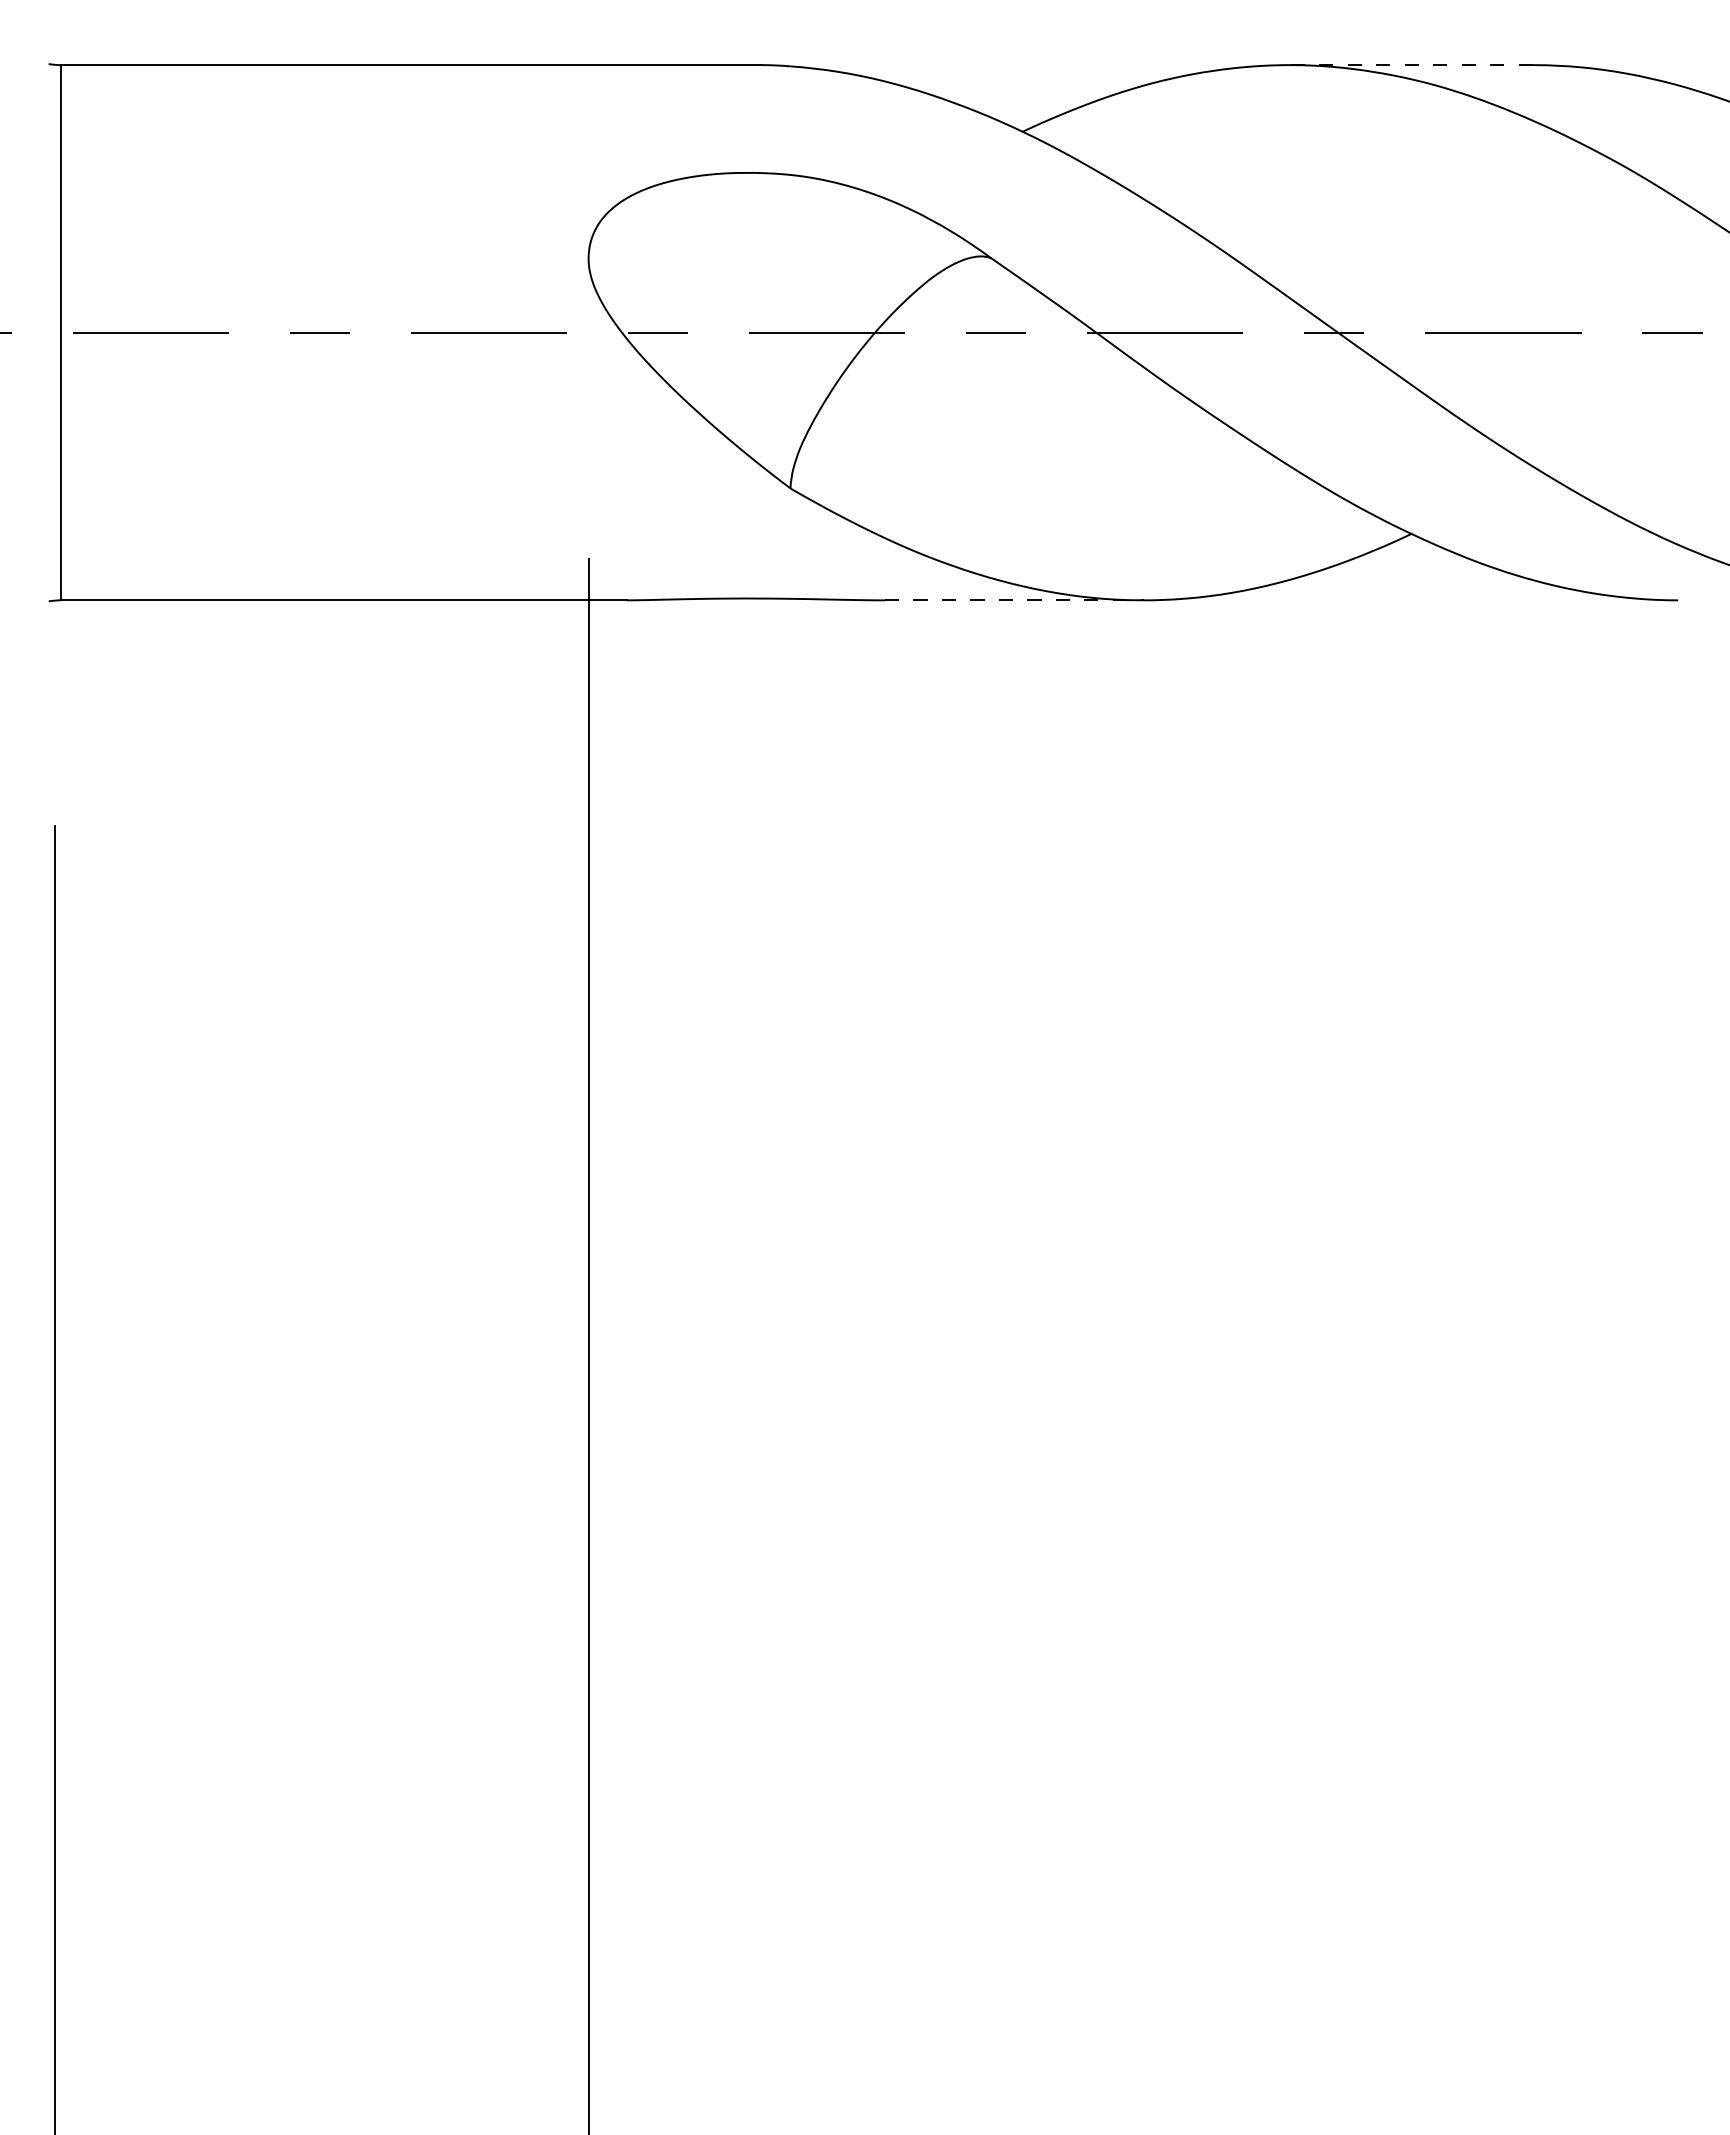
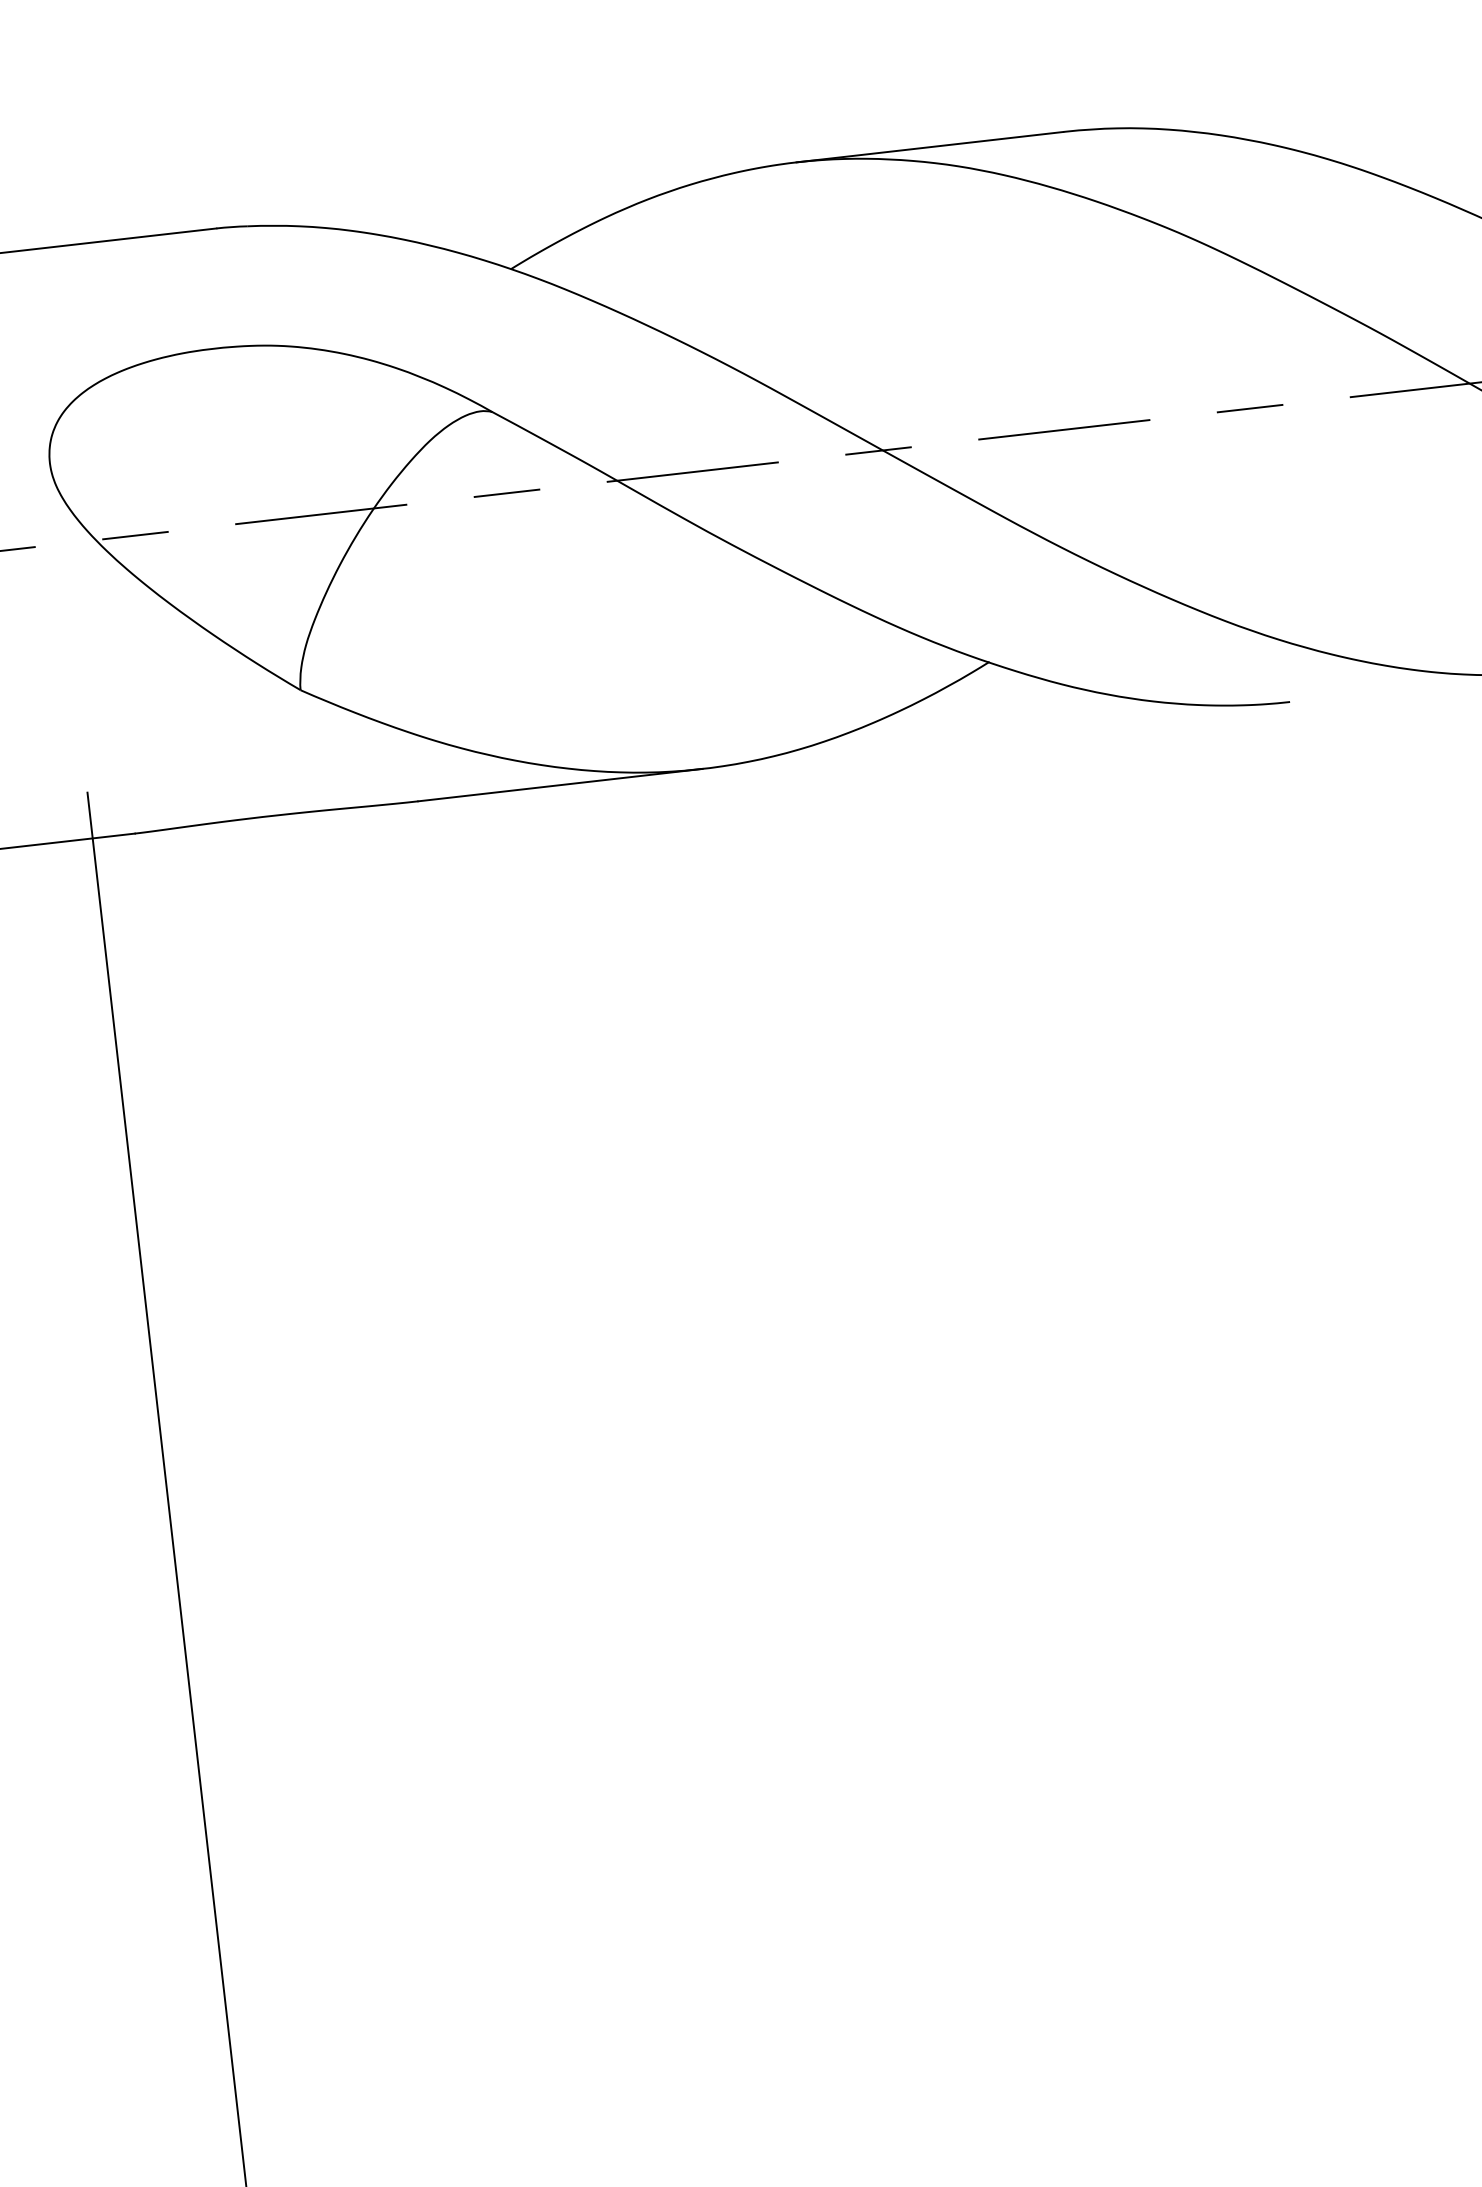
line: (1410, 65) -> (928, 147), dashed -> solid
line: (1014, 600) -> (560, 785), dashed -> solid

